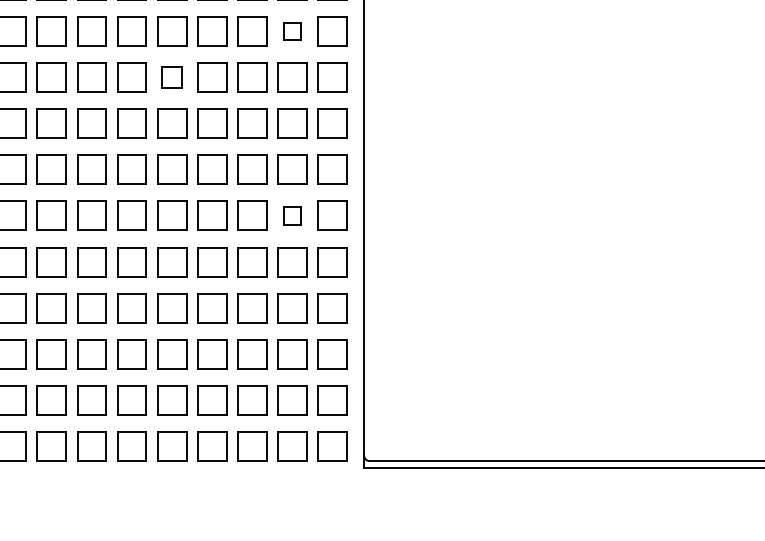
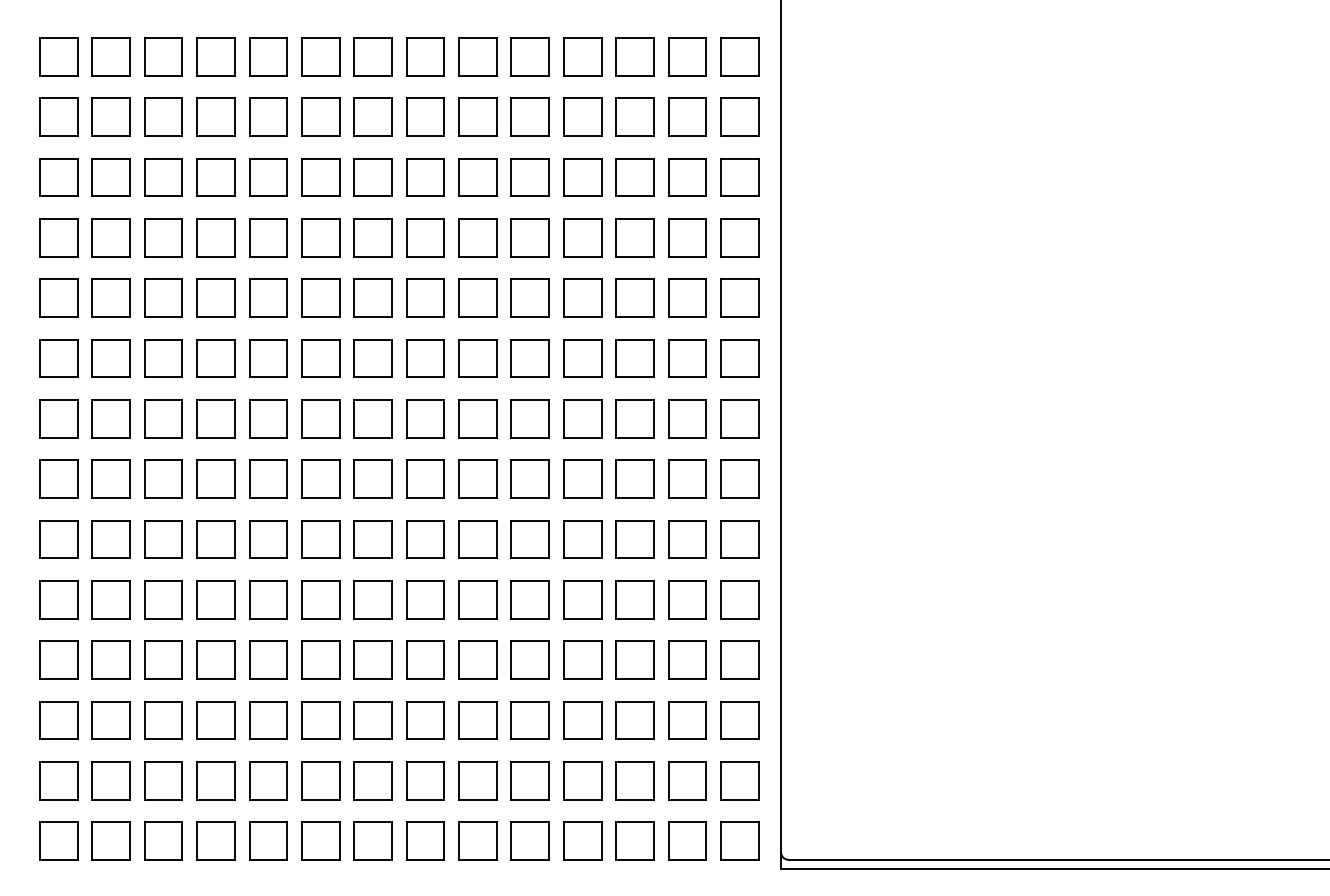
part: (292, 30) -> (687, 297), size x1.67
part: (171, 77) -> (529, 358), size x1.43
part: (292, 215) -> (687, 539), size x1.67

